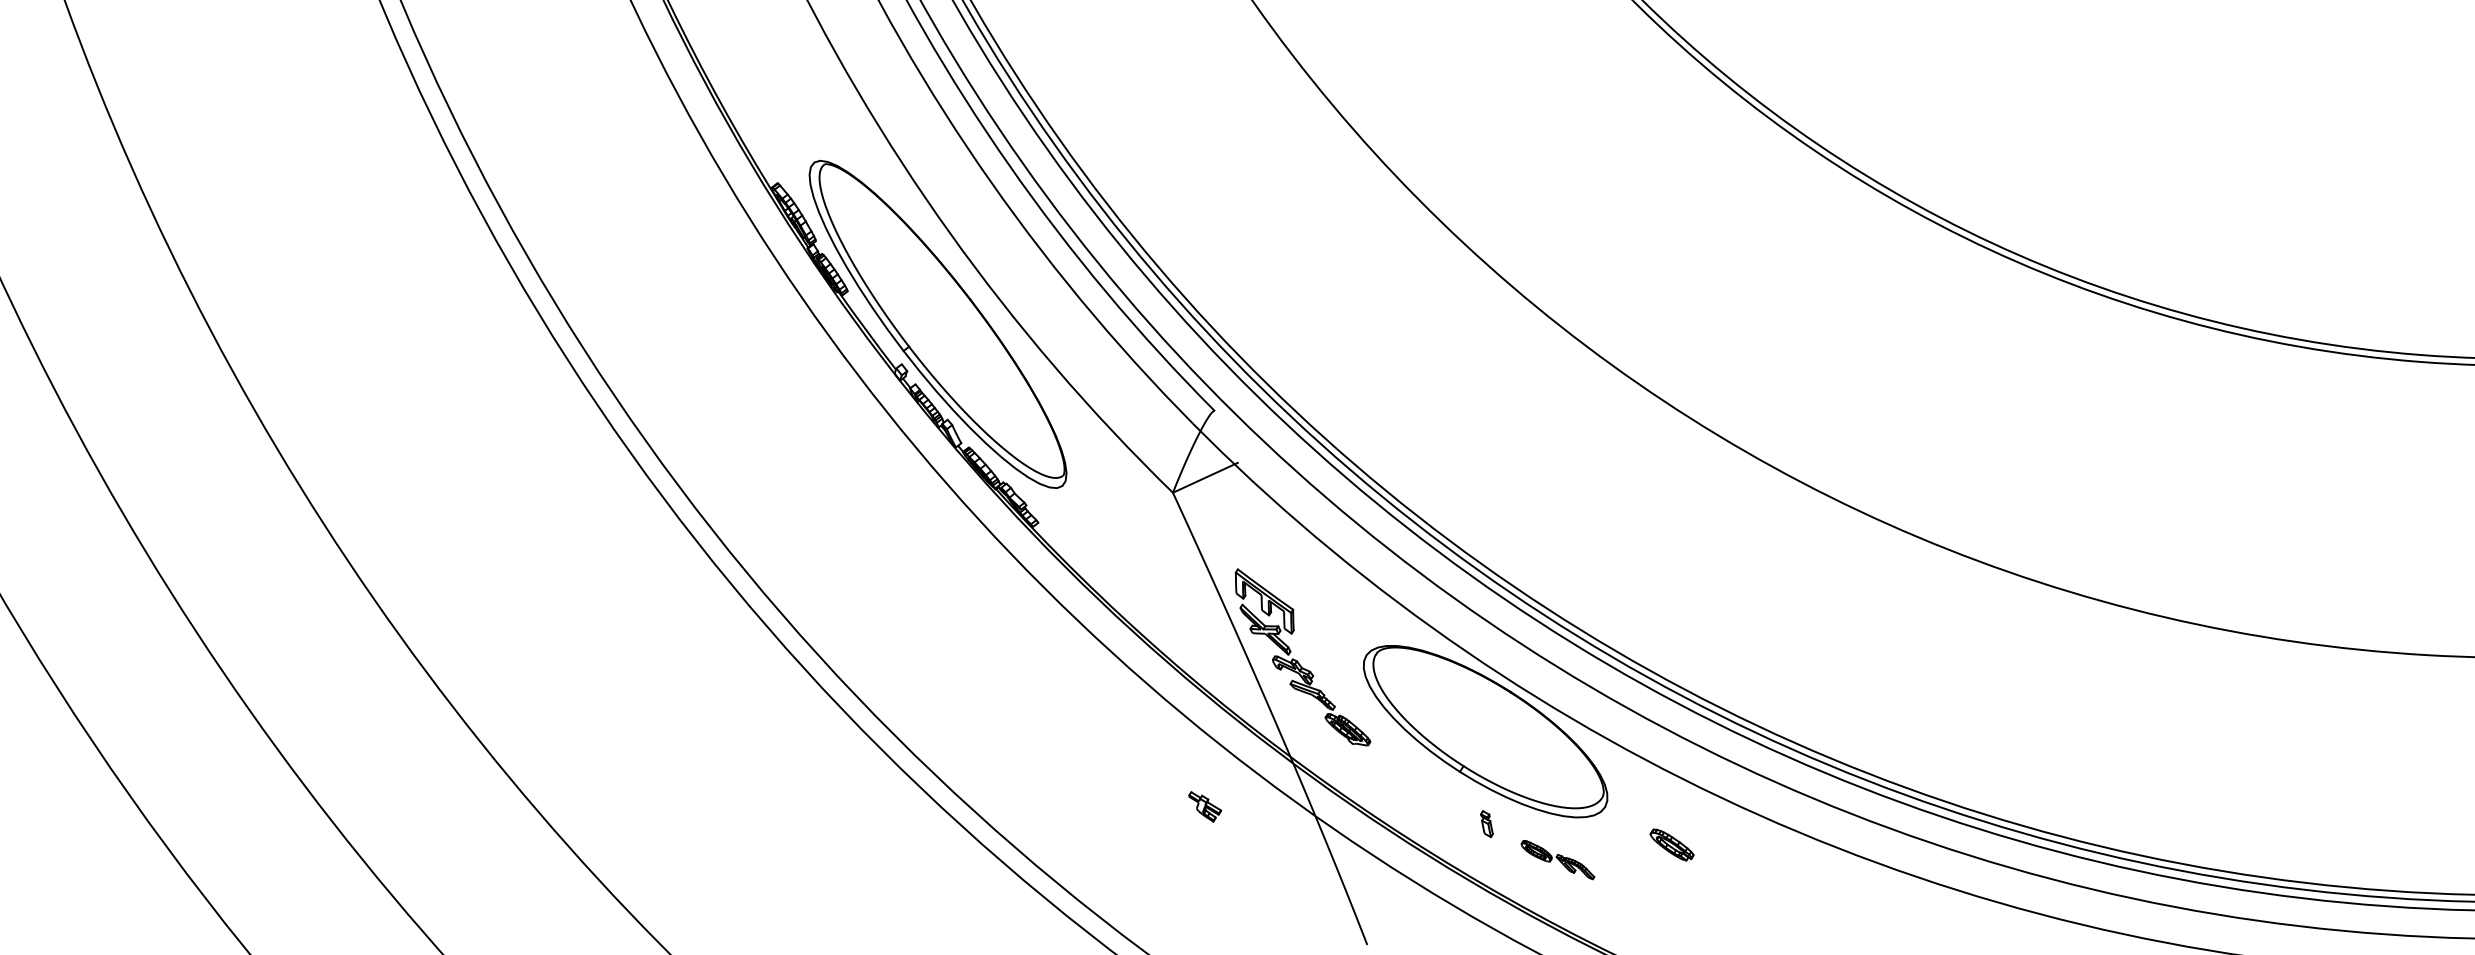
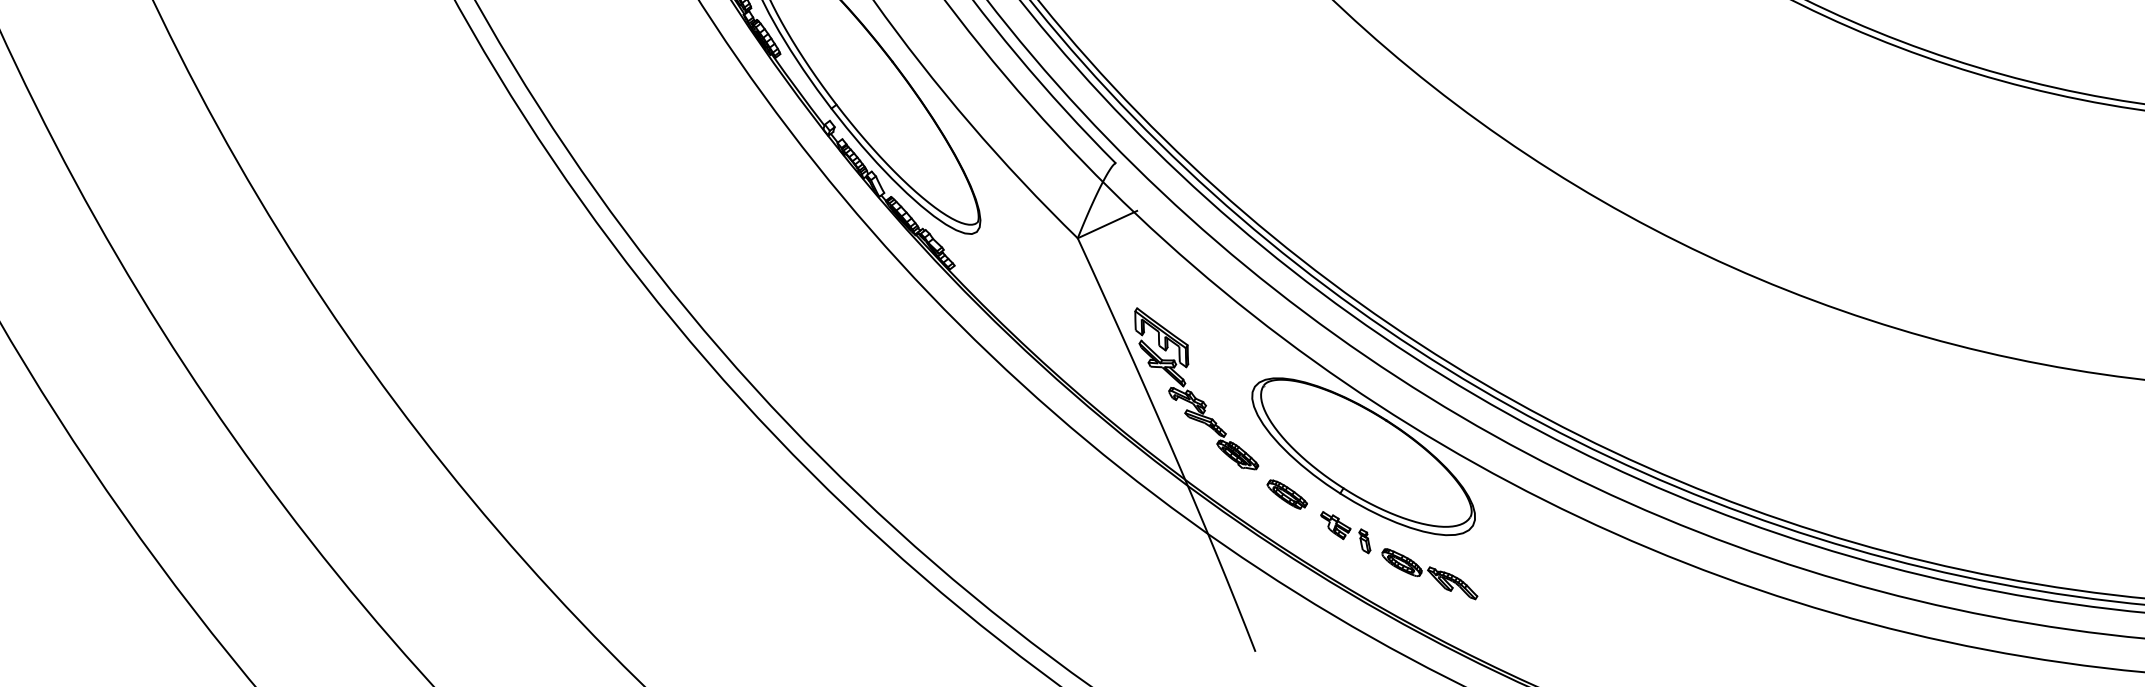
part: (1205, 806) -> (1336, 525), moved
part: (1671, 844) -> (1286, 494), moved
part: (1557, 859) -> (1429, 573), size x1.43

